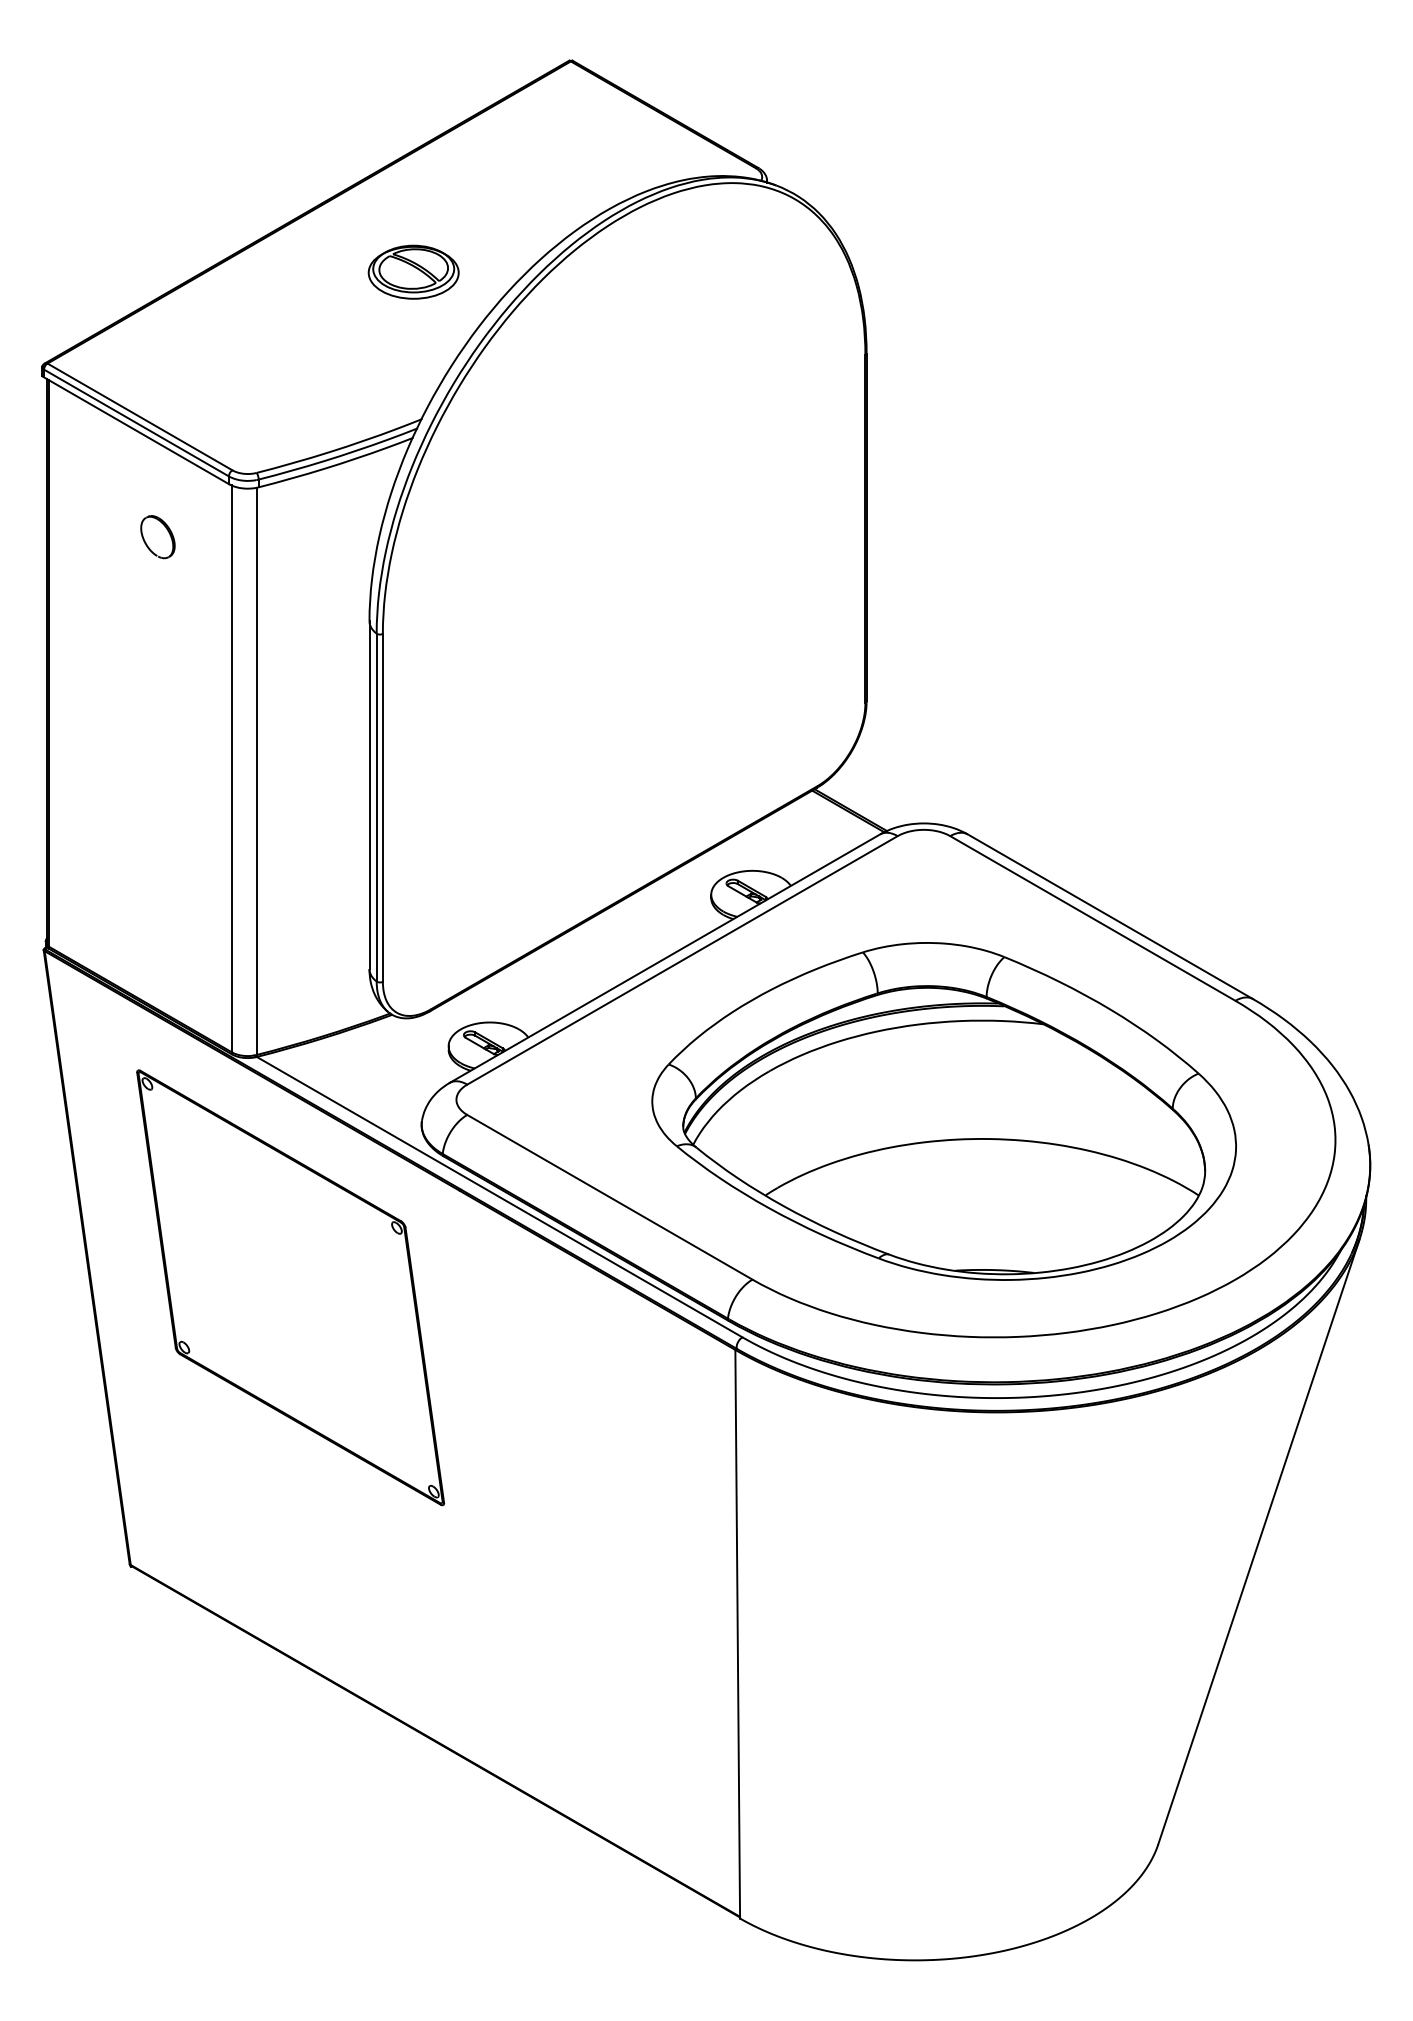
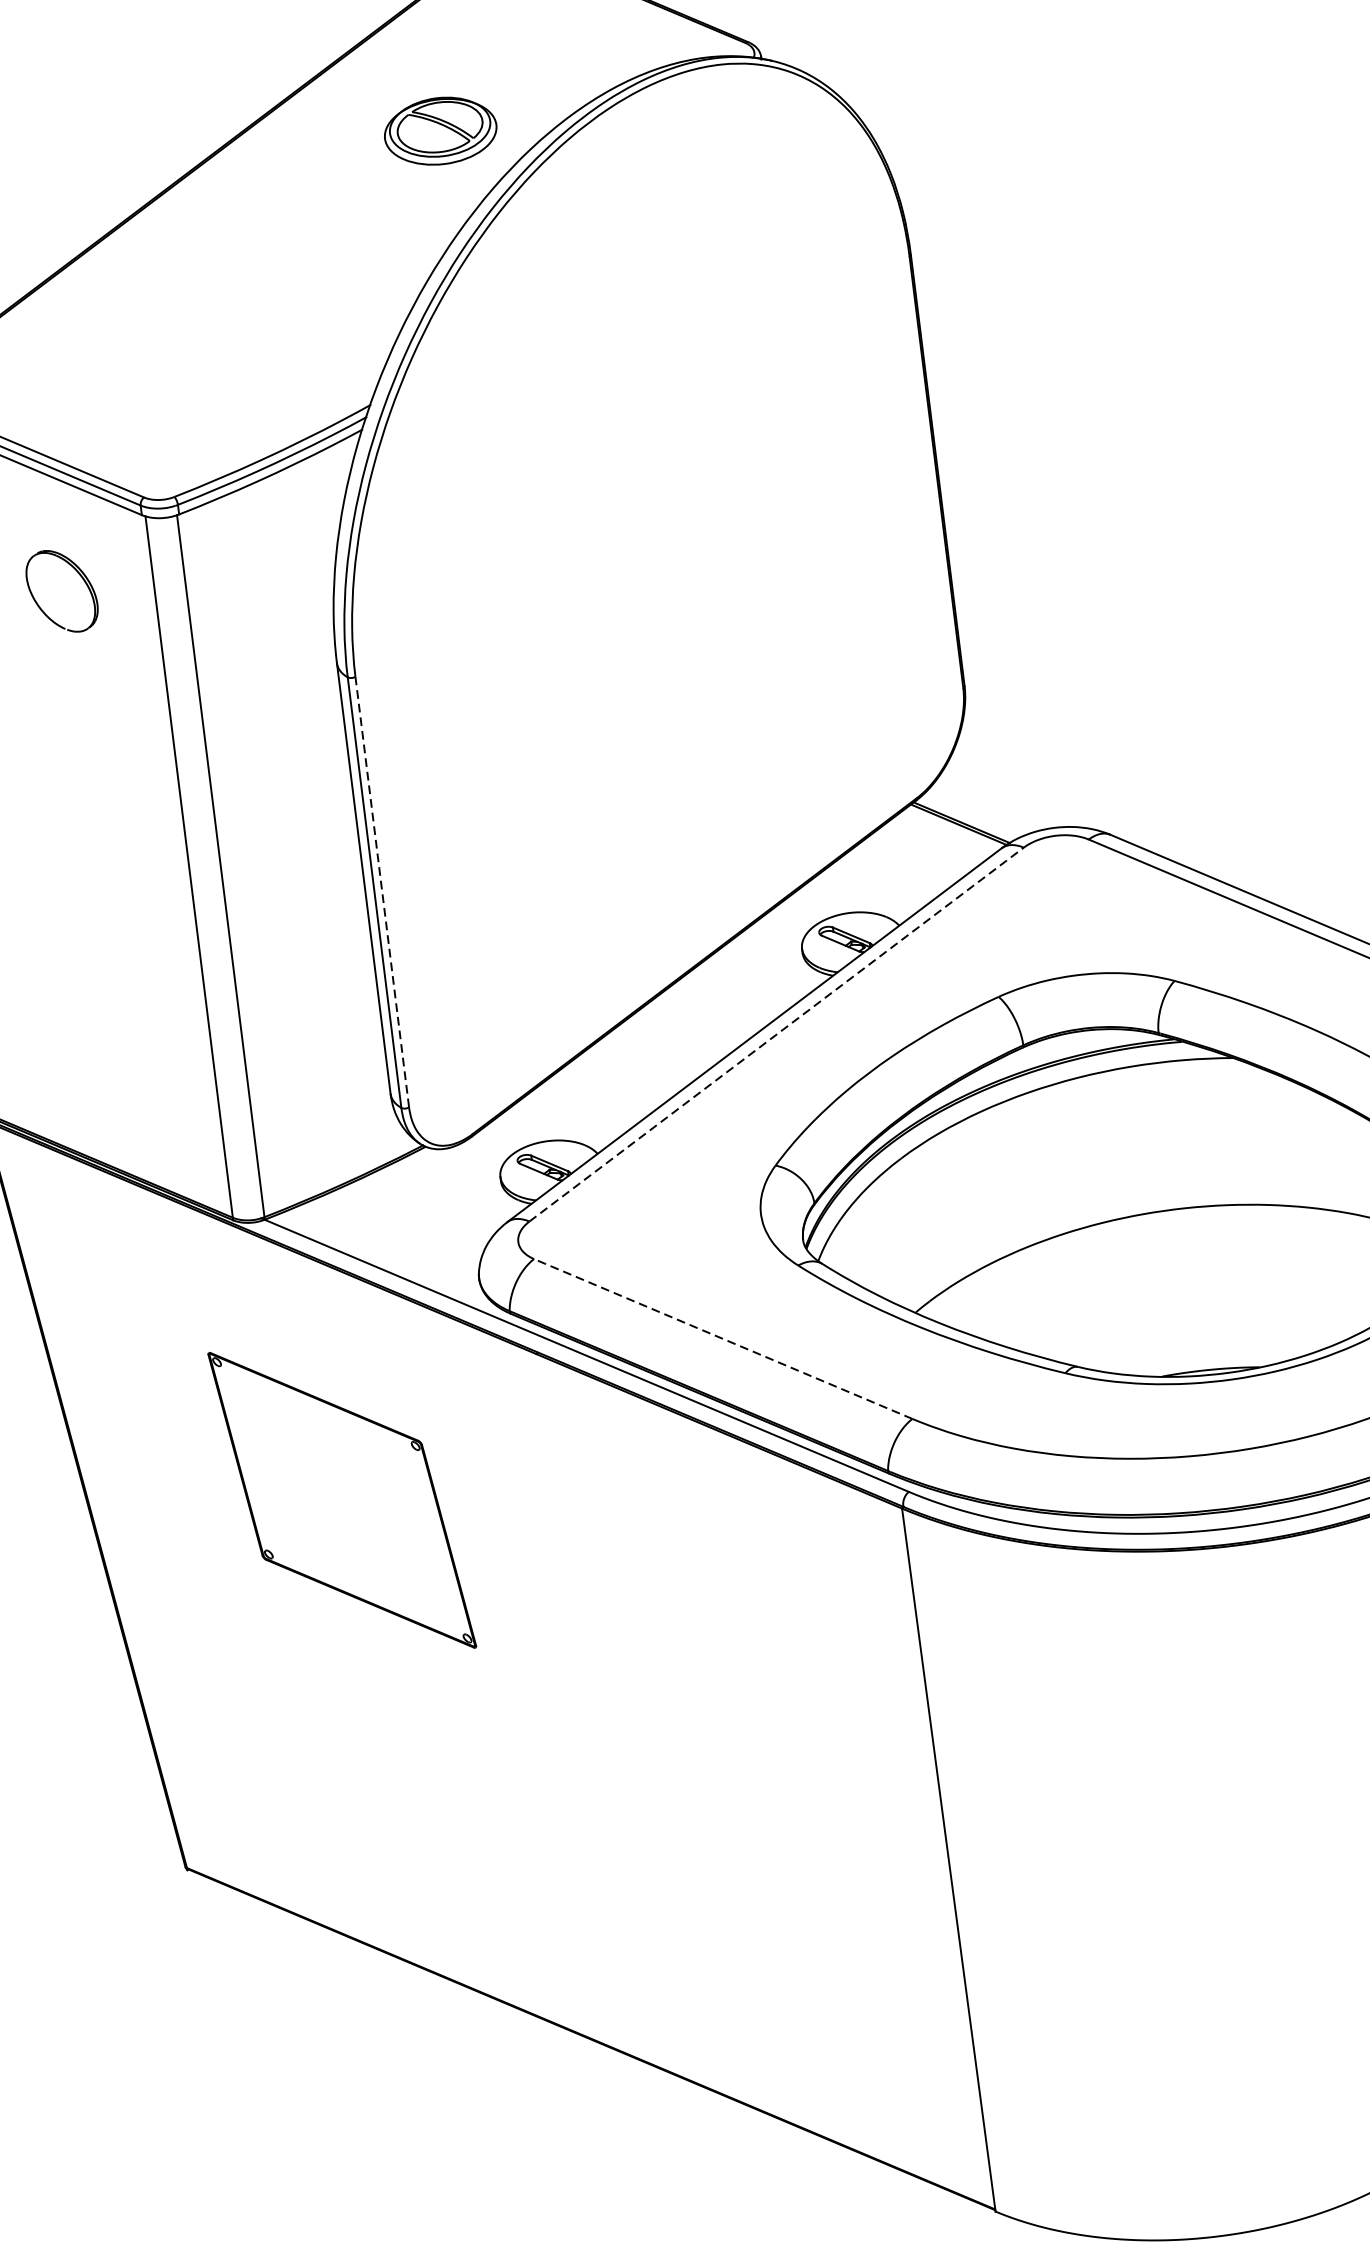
part: (413, 271) -> (440, 130), moved
part: (157, 537) -> (61, 592), size x1.6
line: (382, 807) -> (381, 891), solid -> dashed
line: (682, 960) -> (776, 1034), solid -> dashed
line: (609, 1197) -> (722, 1339), solid -> dashed
part: (290, 1287) -> (341, 1499), size x0.6

